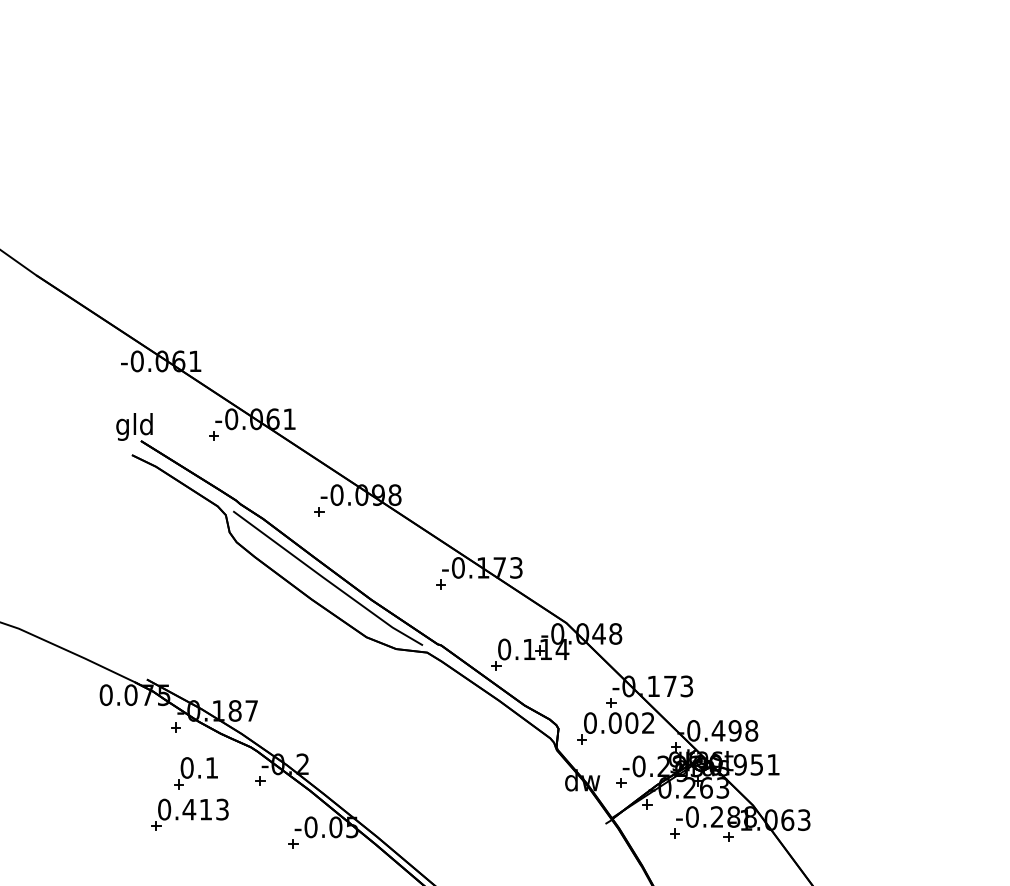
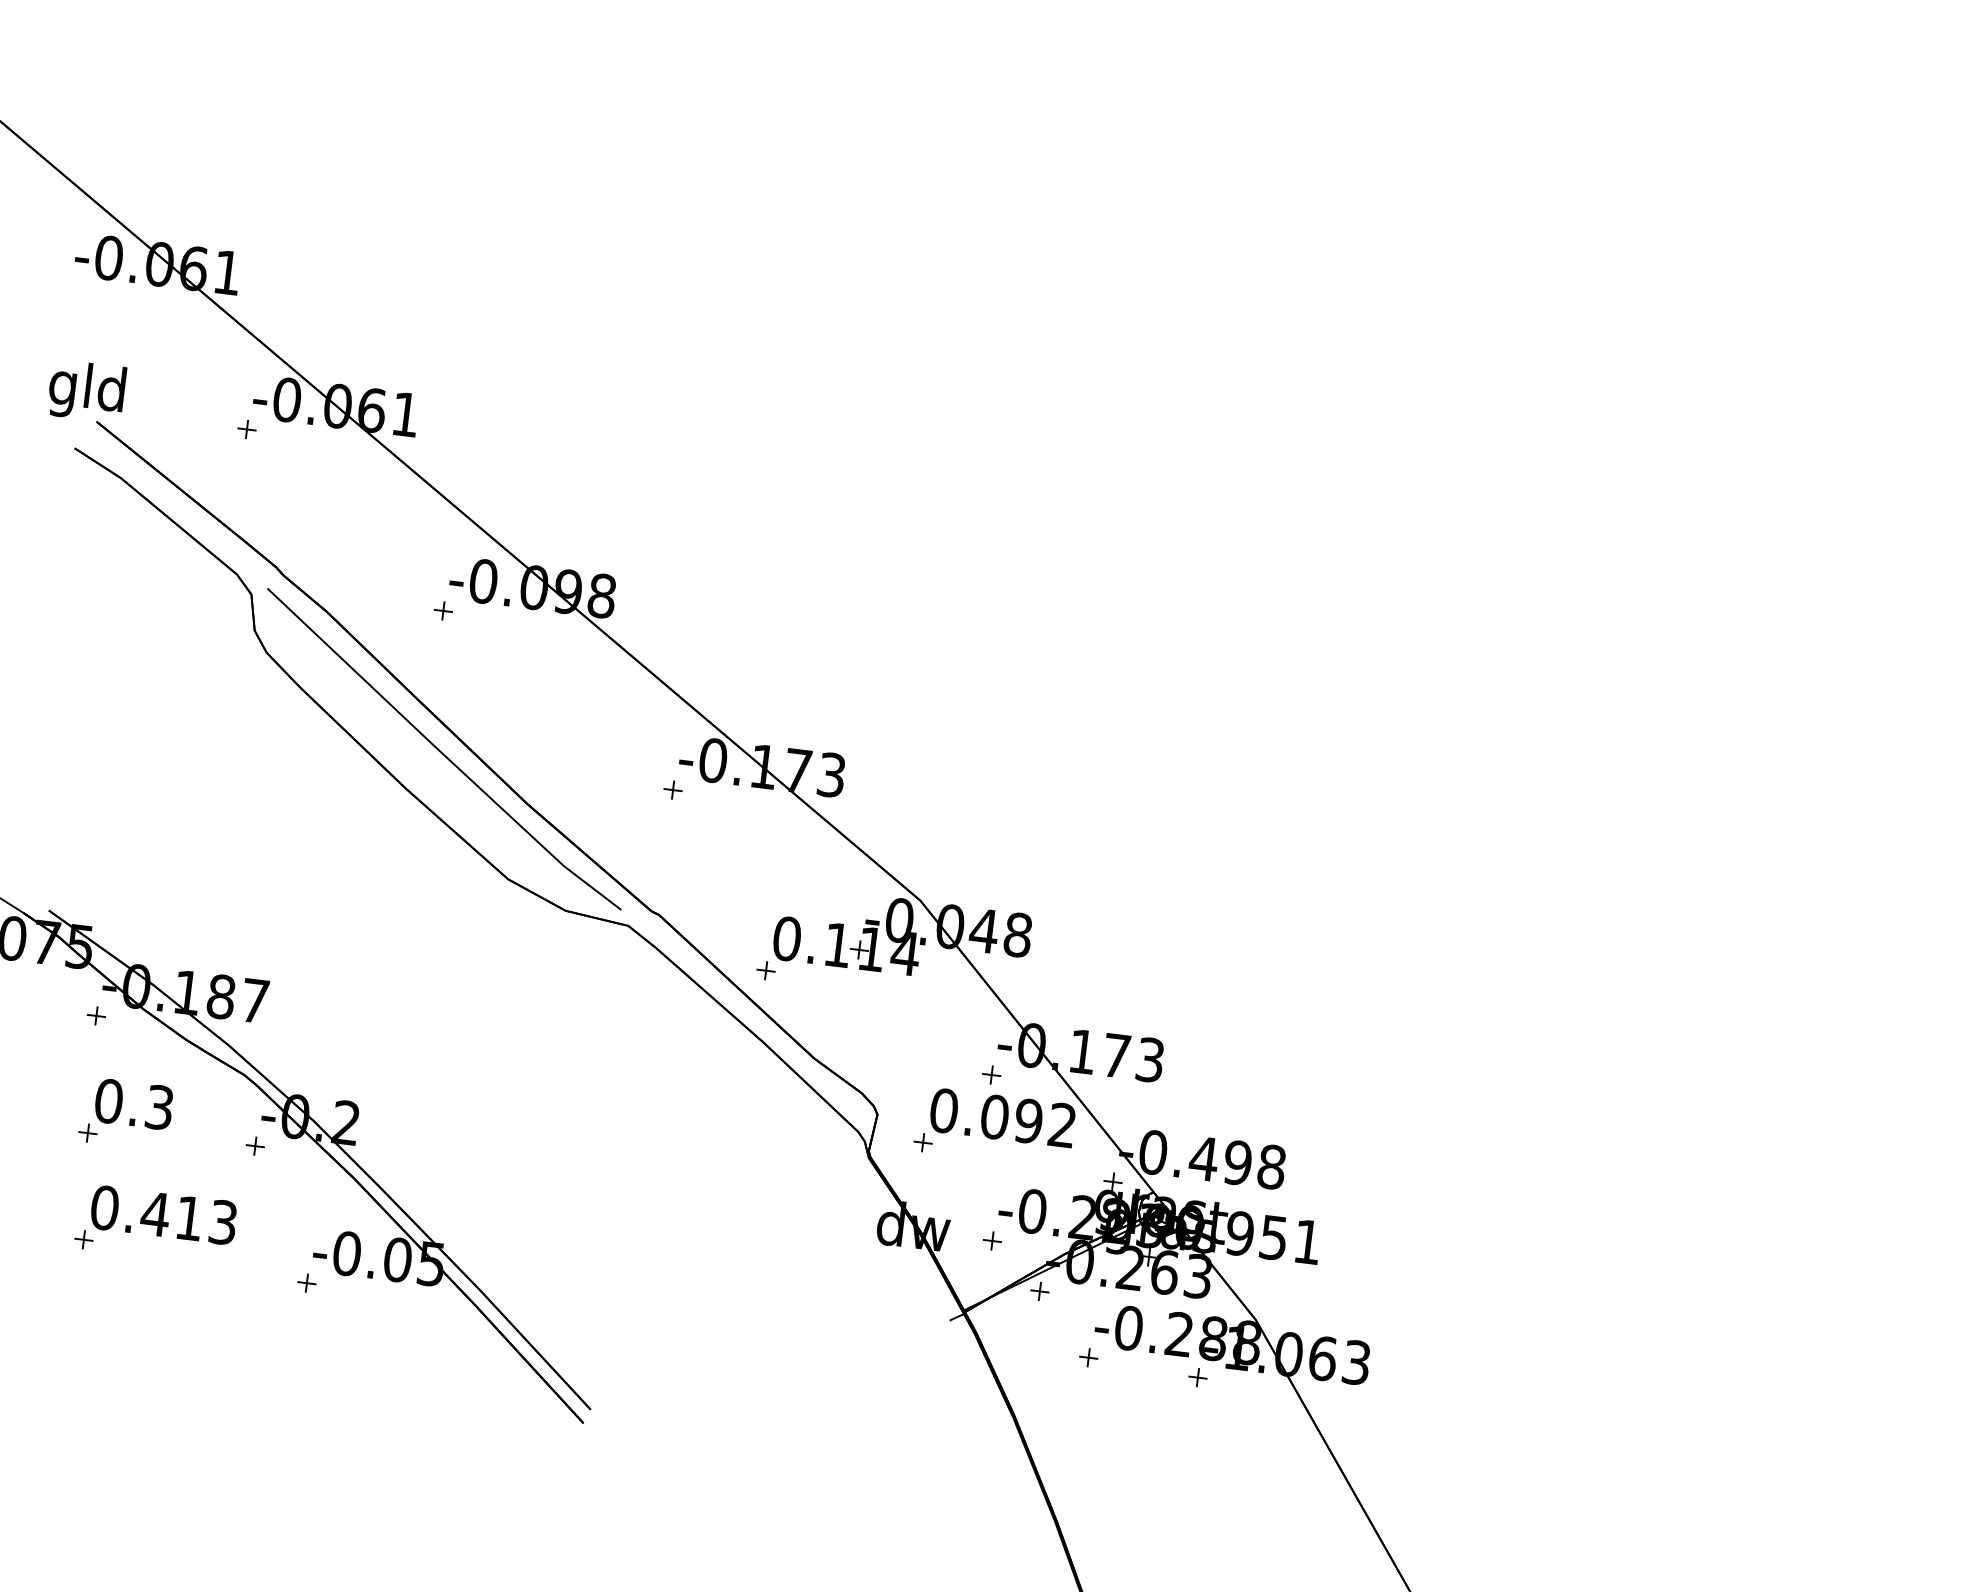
text: (631, 722) -> (1028, 1119), 0.002 -> 0.092
text: (211, 767) -> (158, 1106), 0.1 -> 0.3
part: (189, 814) -> (154, 1224), moved

